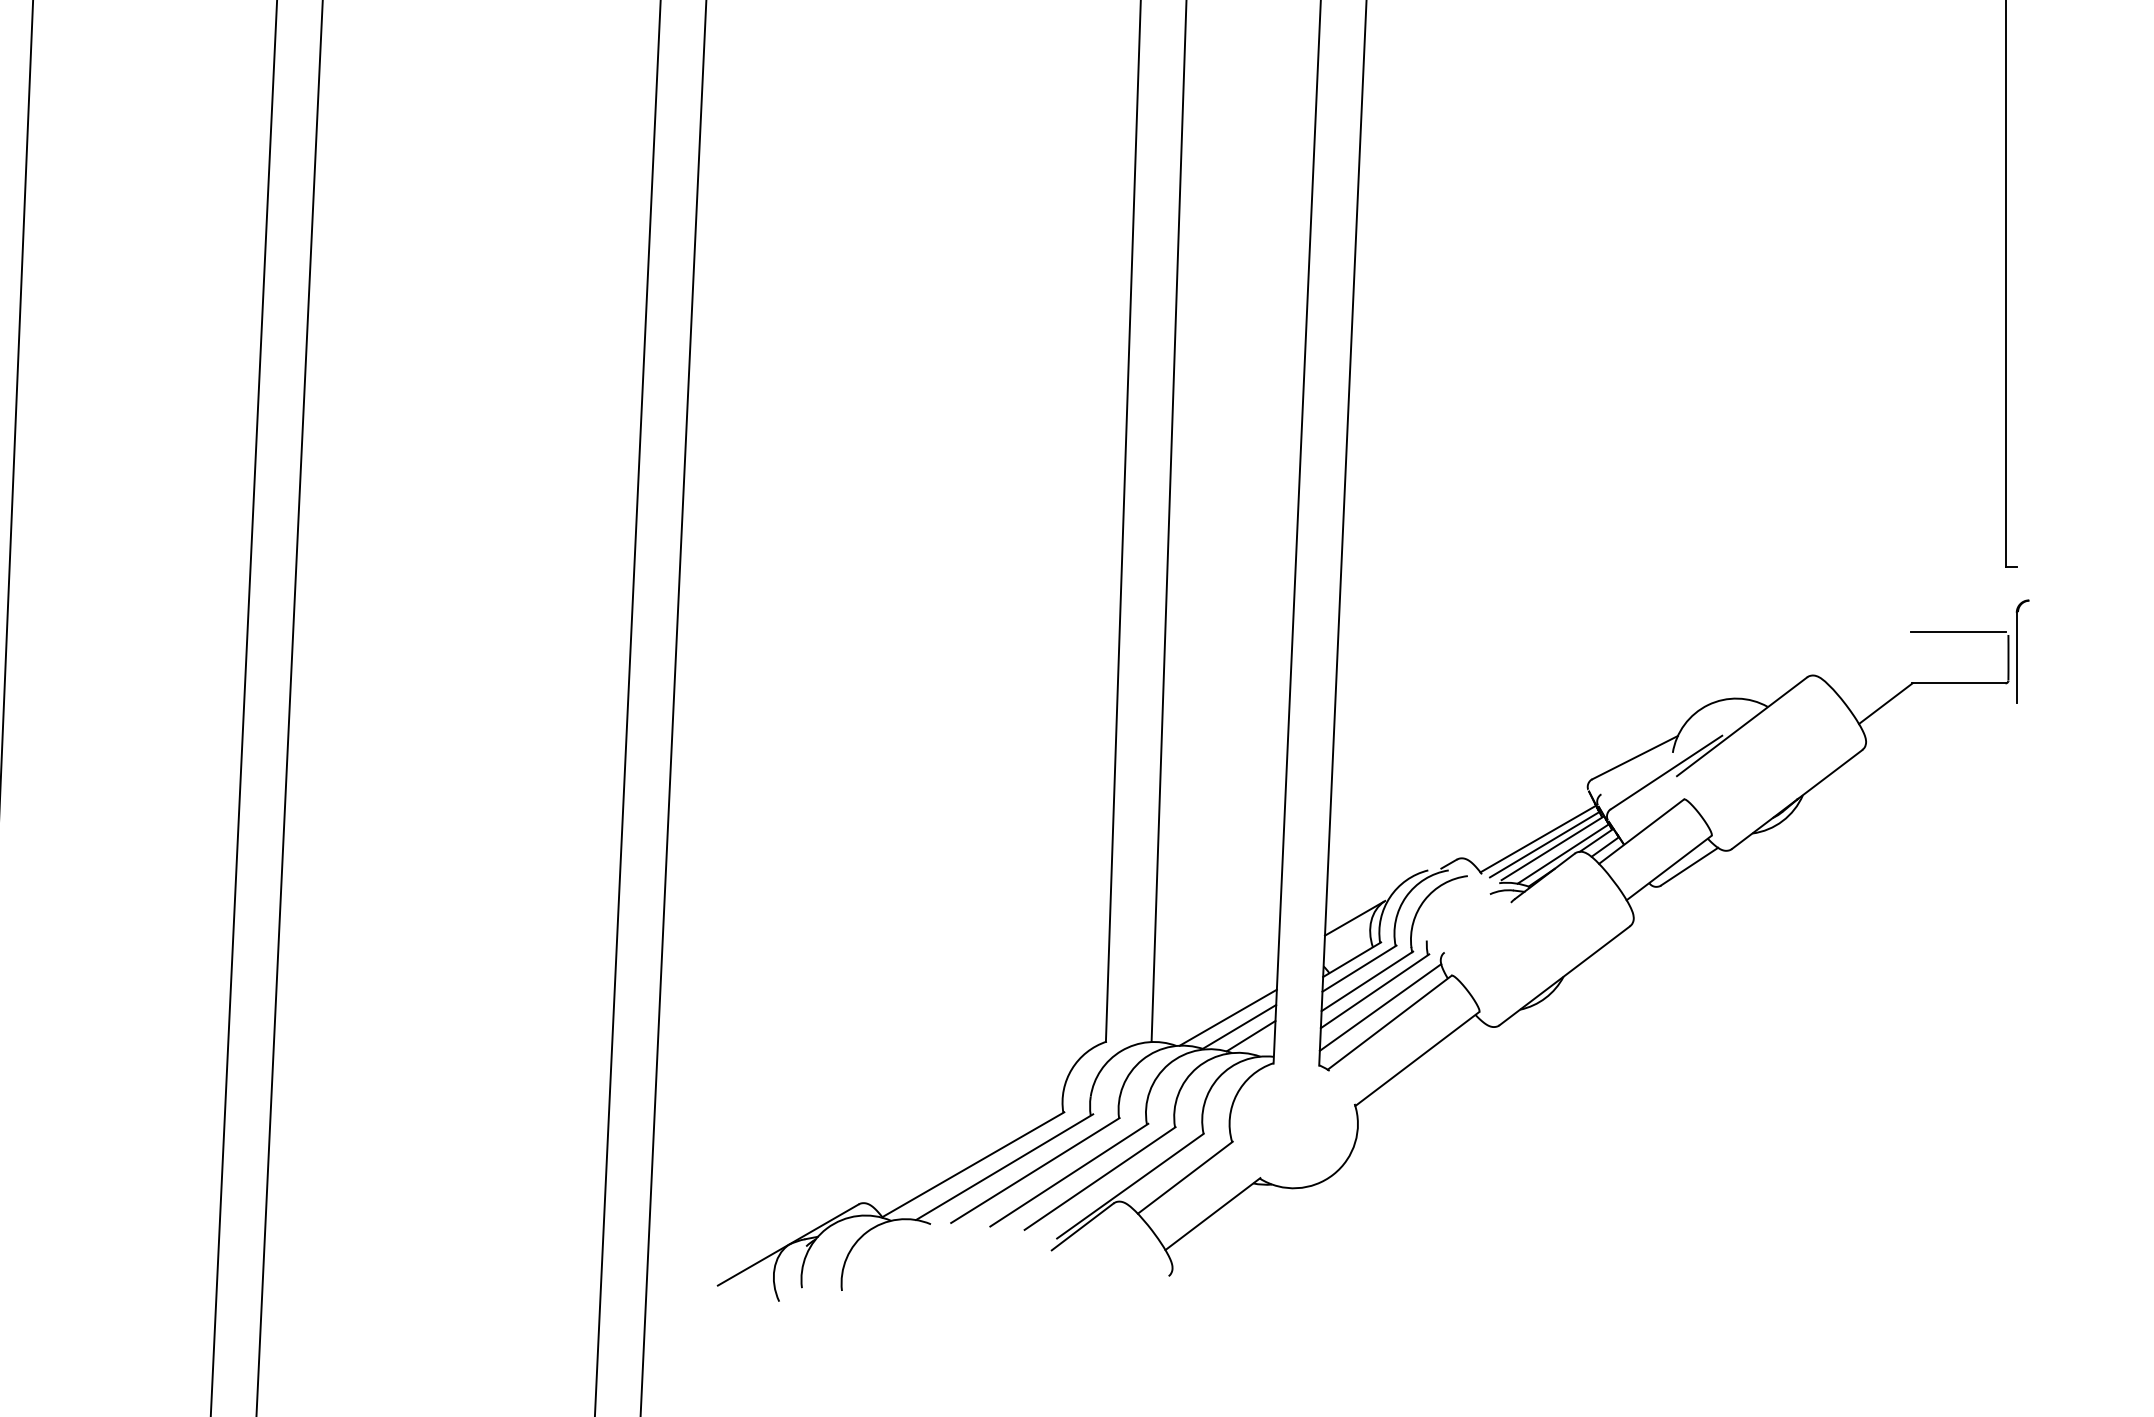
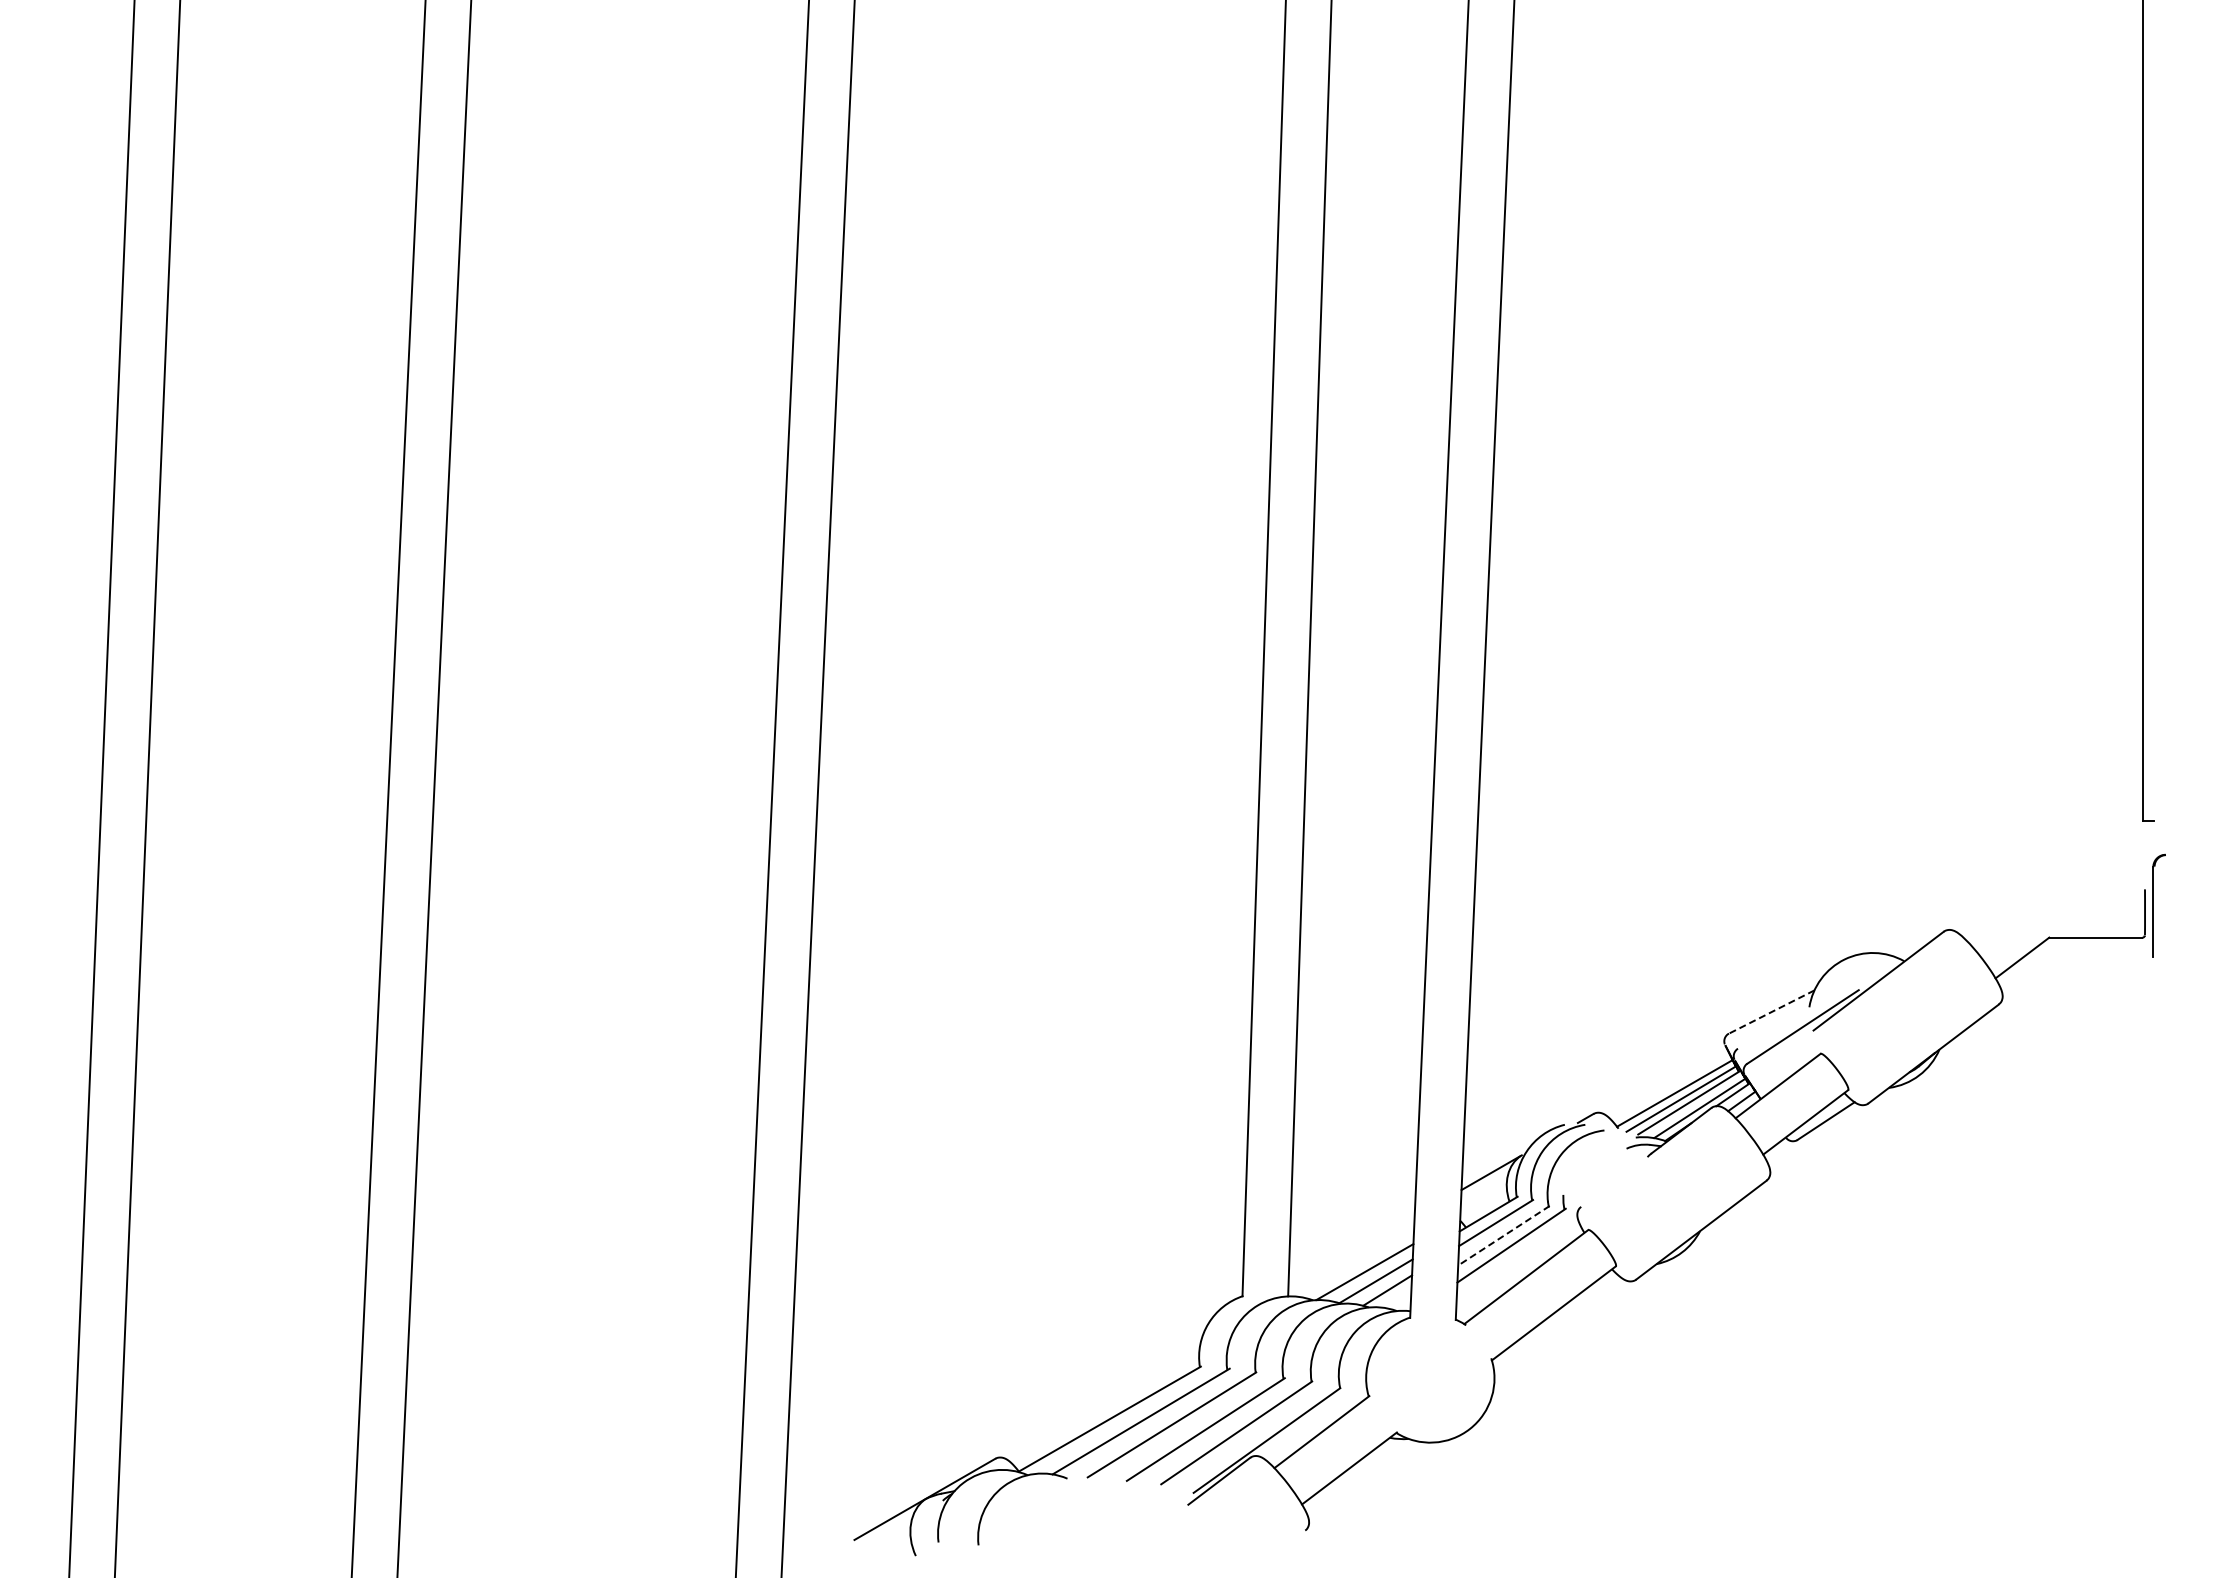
line: (1957, 632) -> (2094, 886), removed
line: (1634, 758) -> (1771, 1012), solid -> dashed
line: (1366, 981) -> (1503, 1235), solid -> dashed
line: (1379, 1007) -> (1516, 1261), removed

